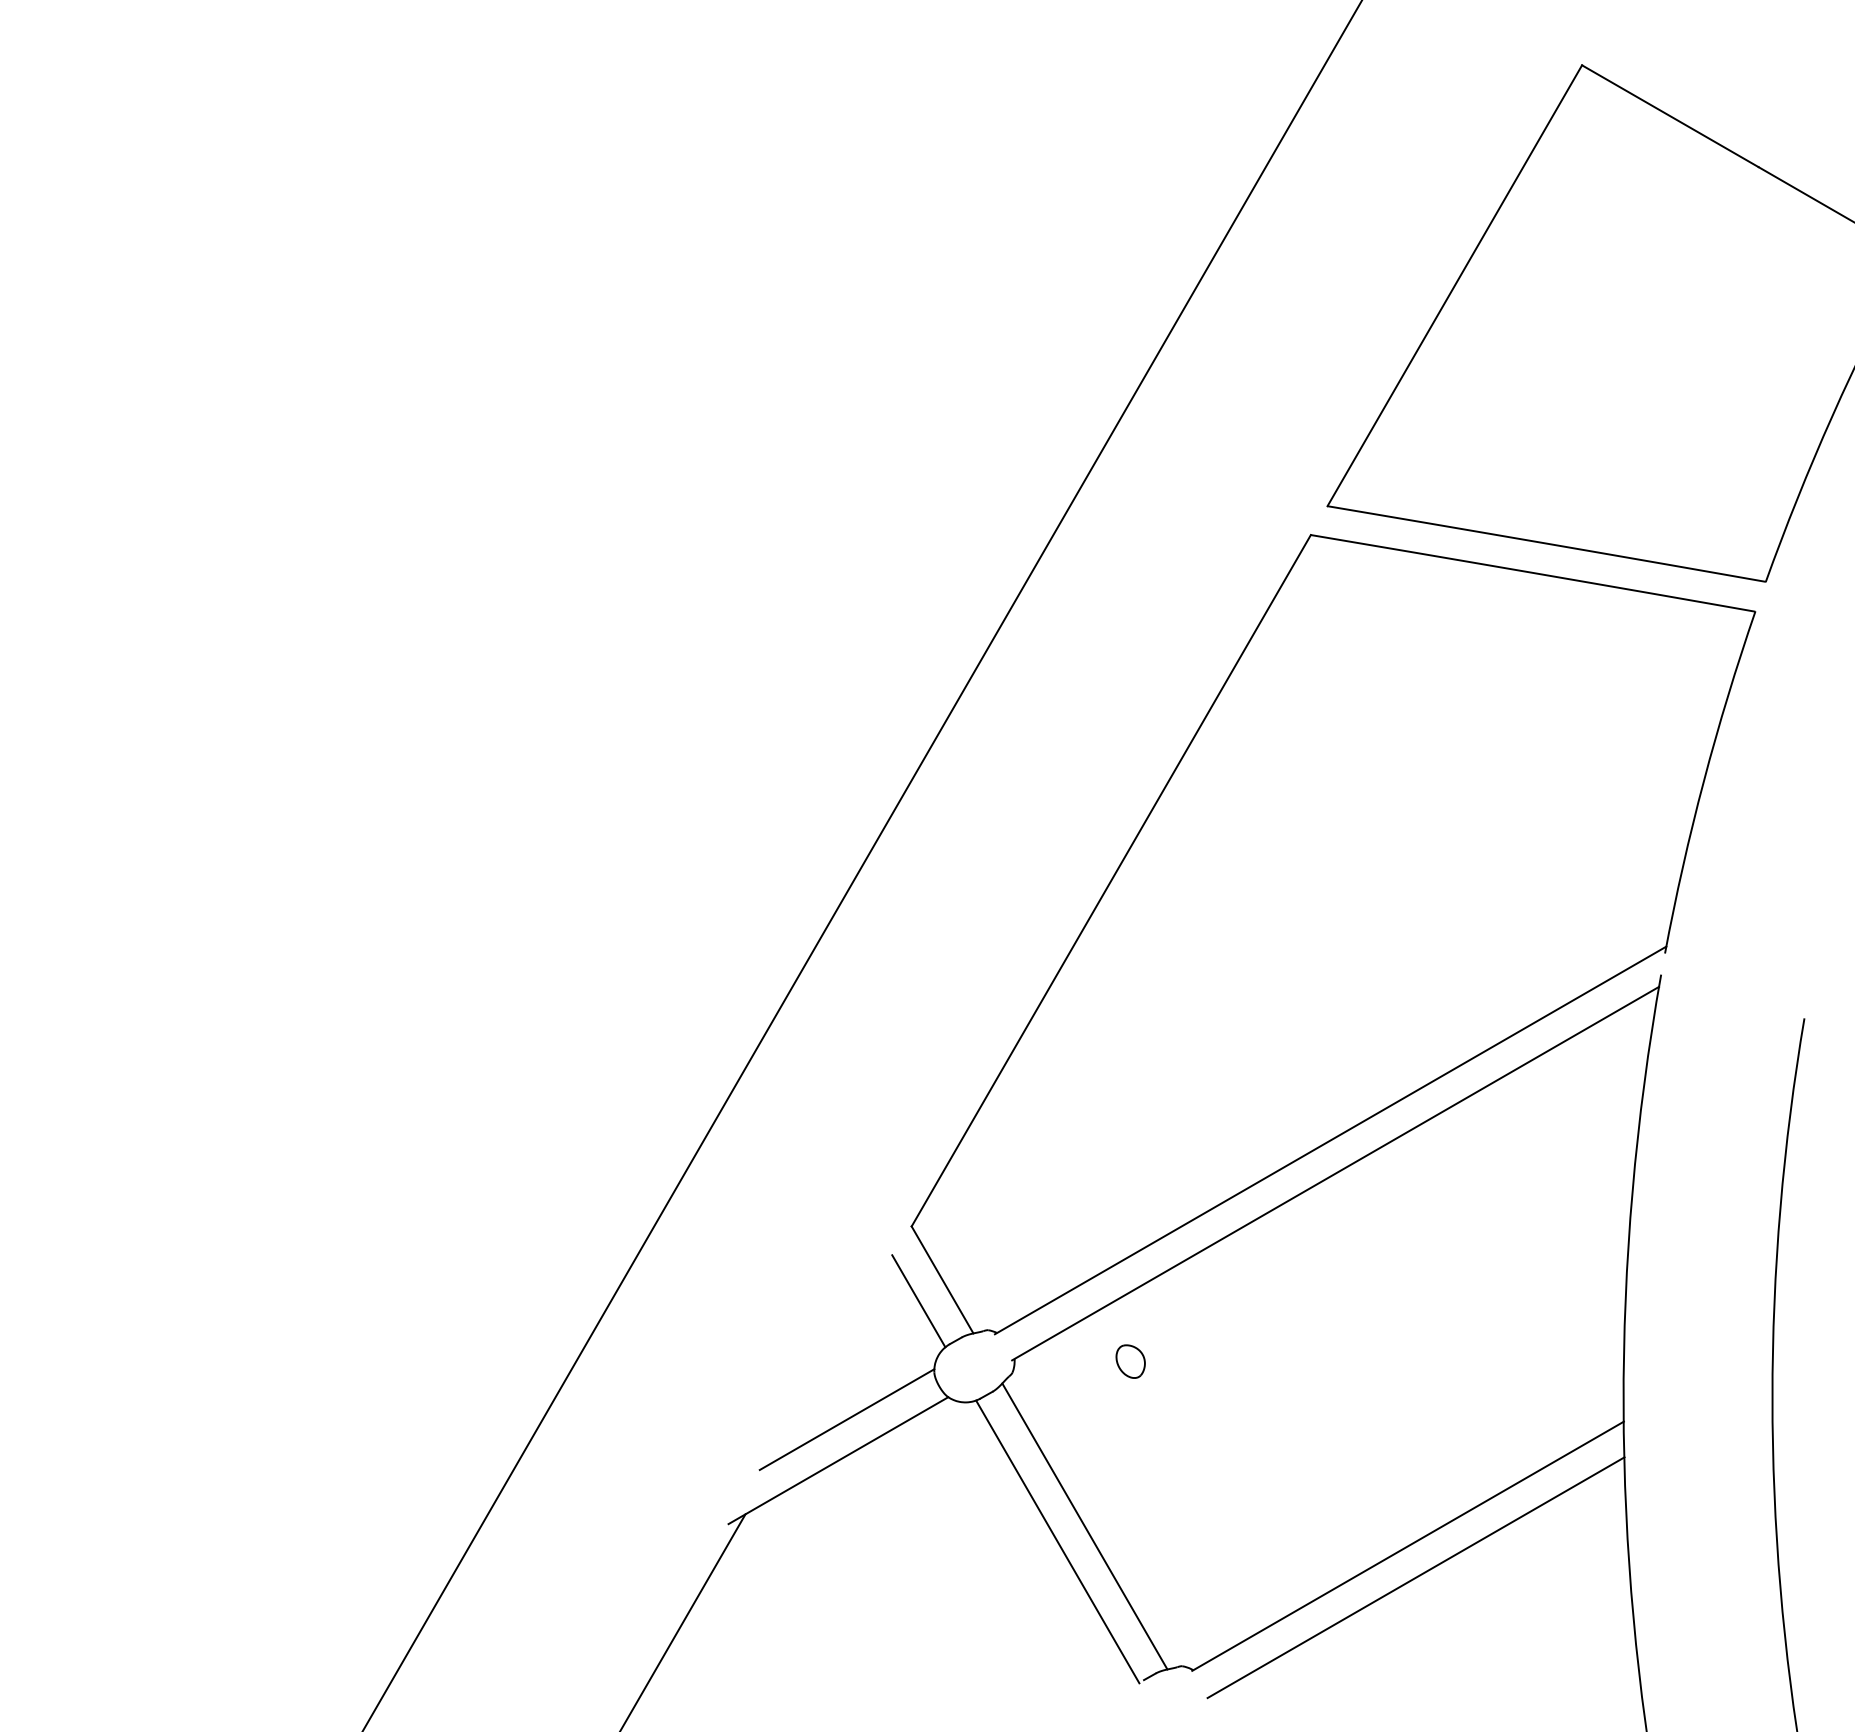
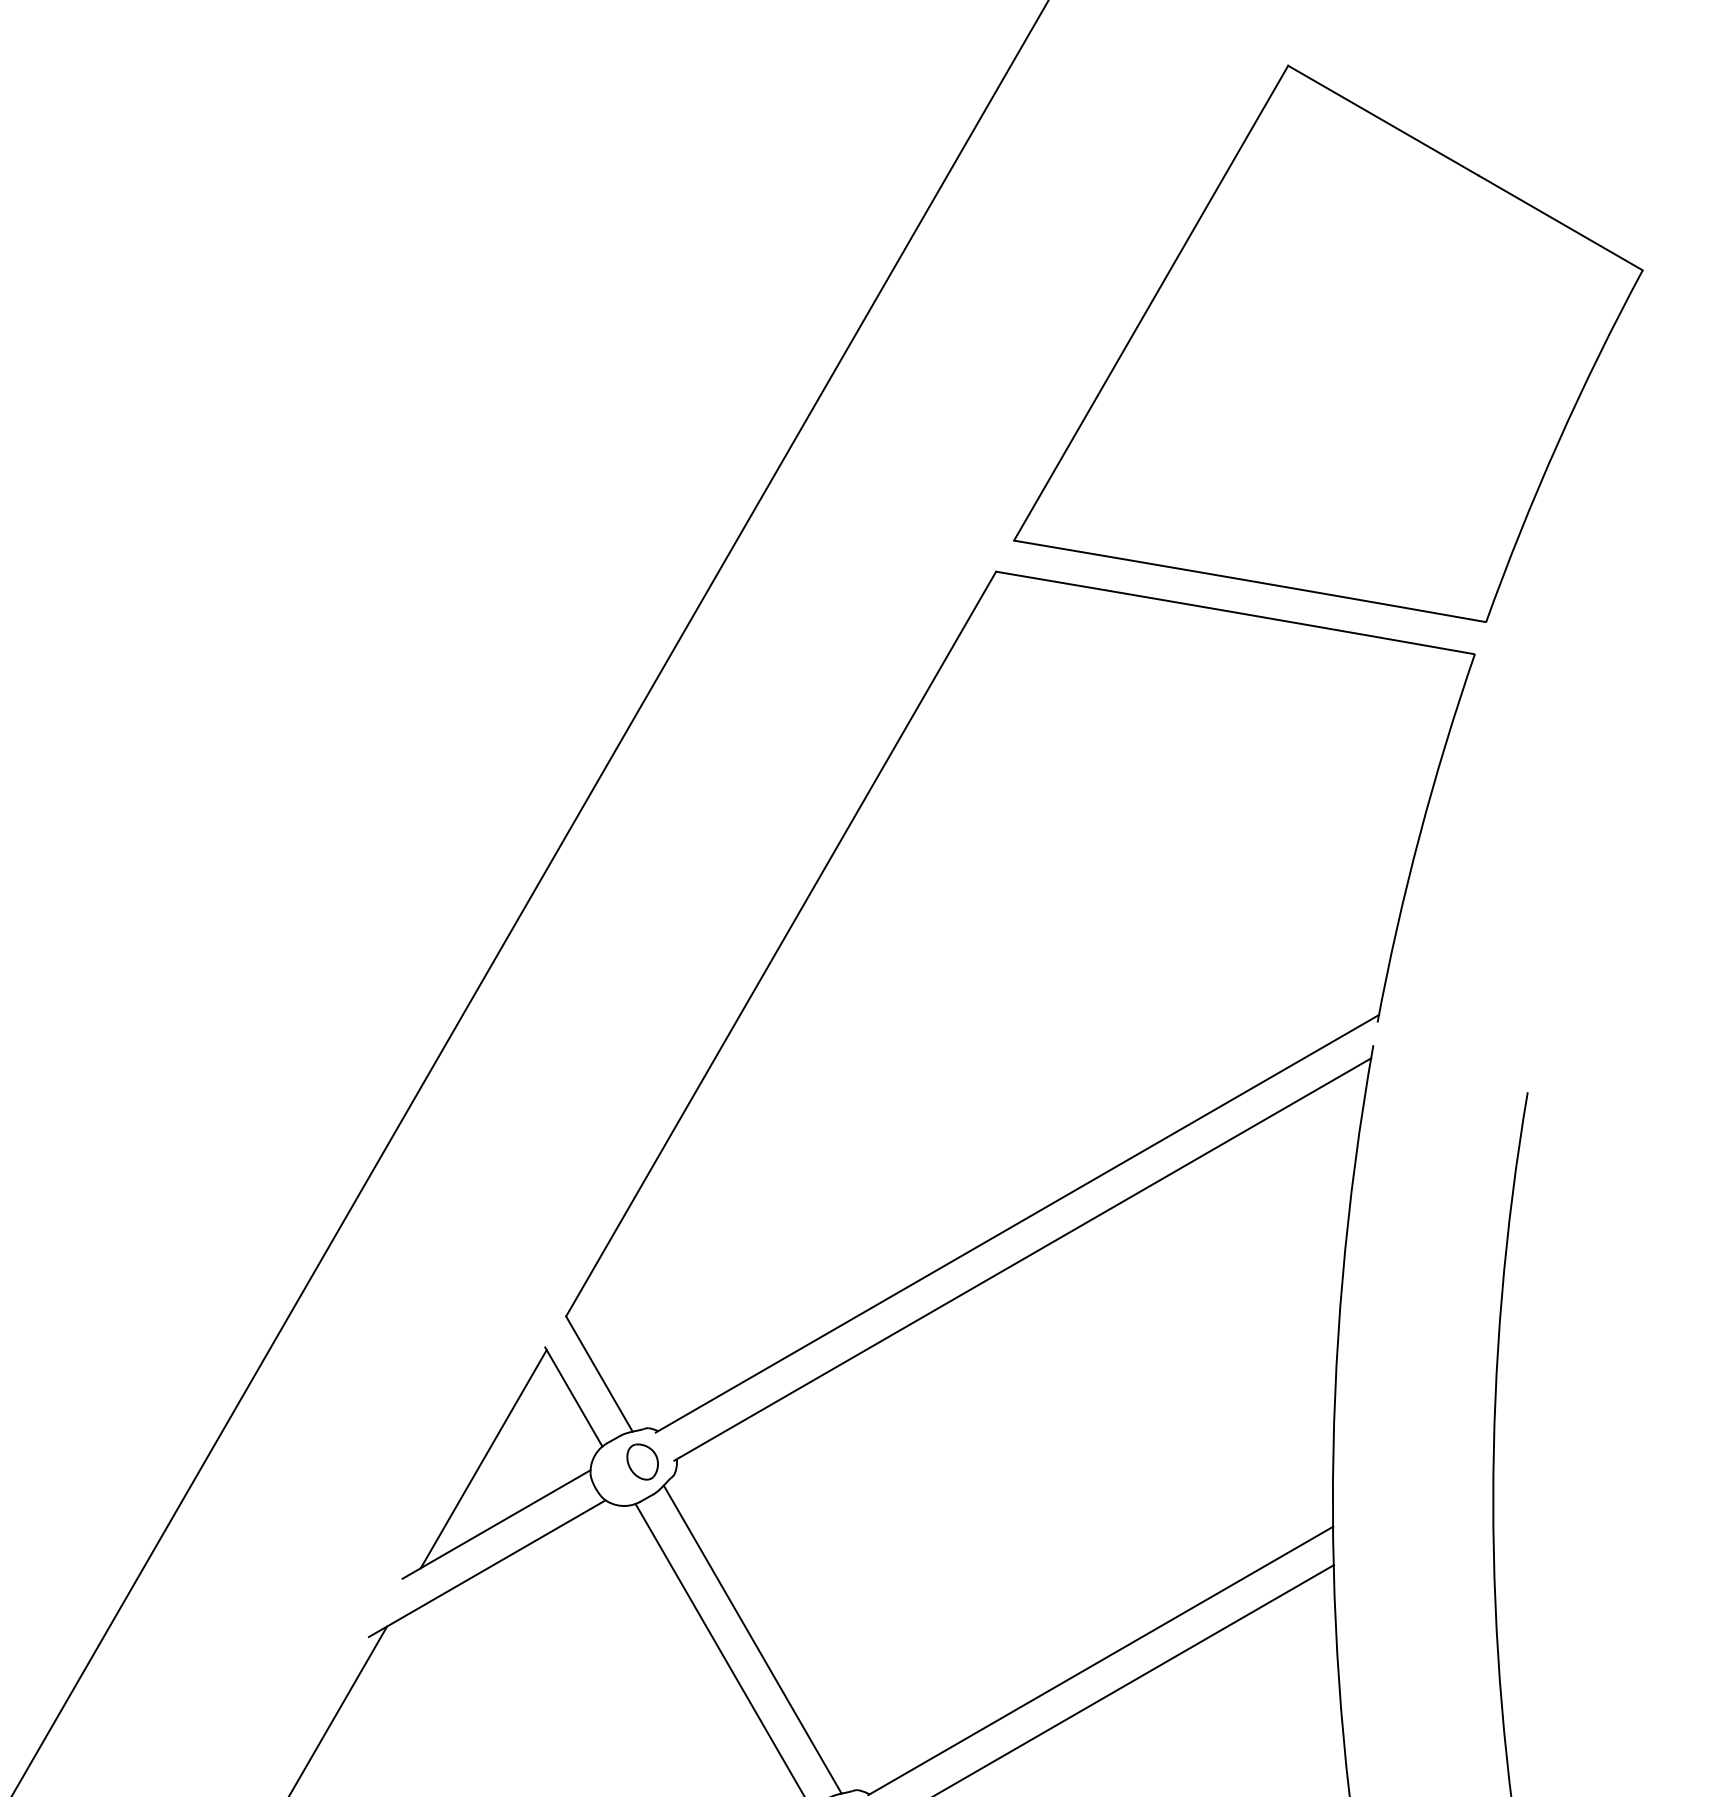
line: (834, 1358) -> (483, 1458), added
part: (1130, 1361) -> (642, 1461), moved

